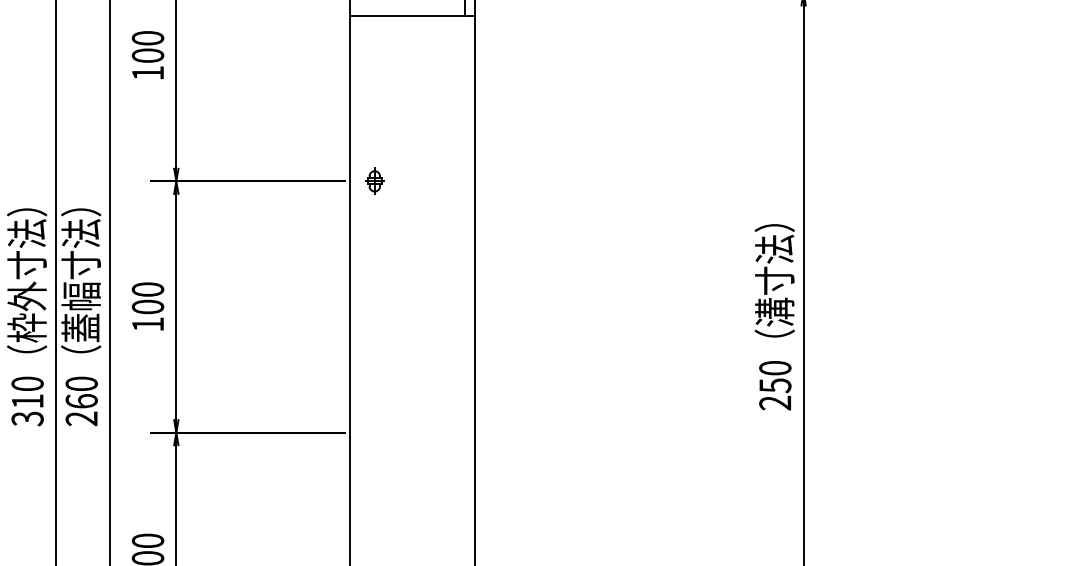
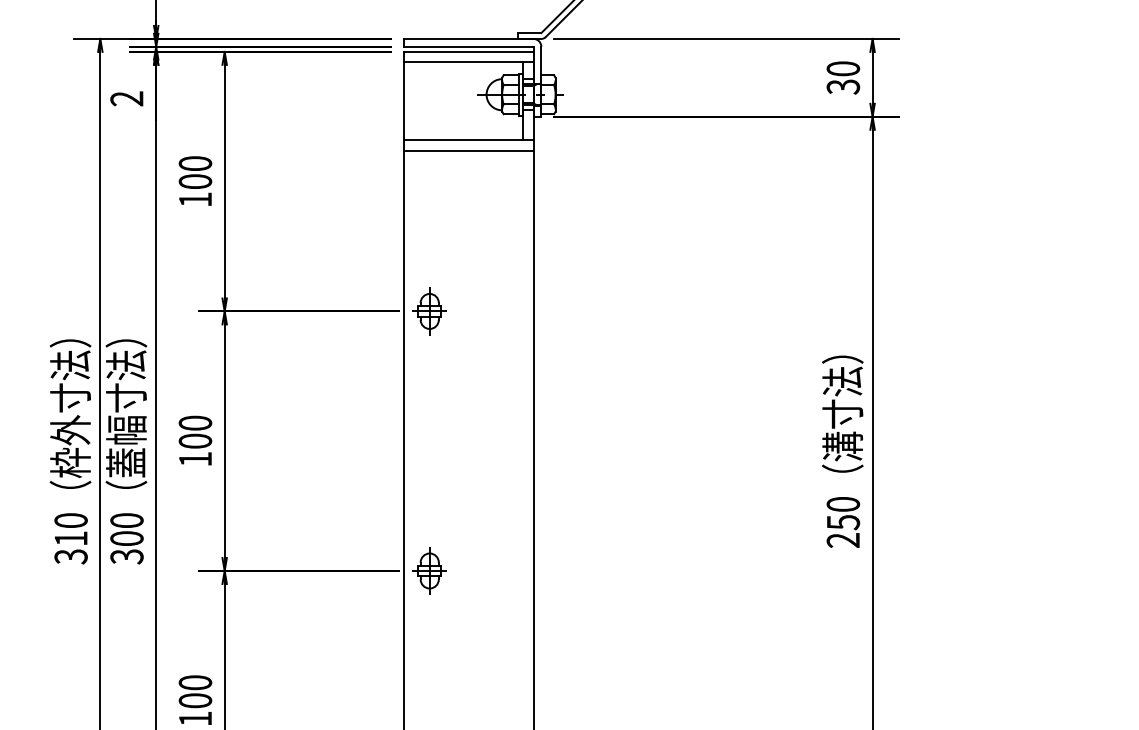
line: (412, 25) -> (468, 150), added
part: (374, 181) -> (429, 311), size x1.67
text: (81, 409) -> (126, 547), 260 -> 300
part: (374, 432) -> (429, 570), added

